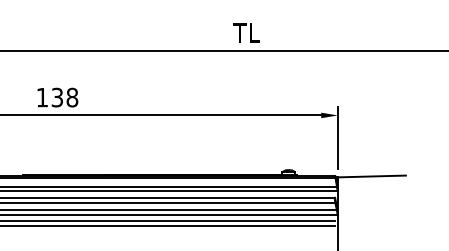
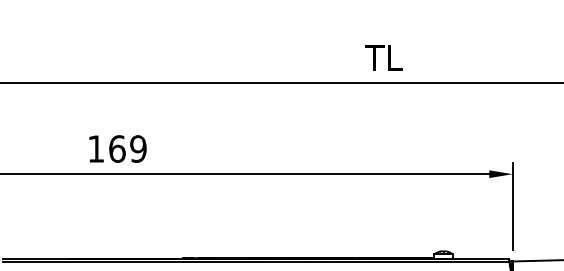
text: (64, 97) -> (127, 148), 138 -> 169

